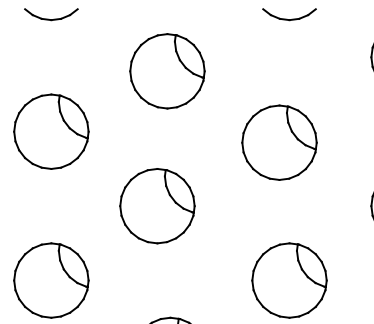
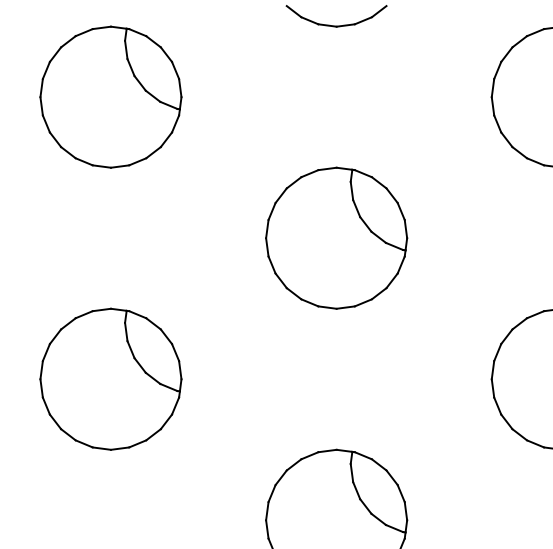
part: (167, 71) -> (111, 97), moved
part: (279, 142) -> (336, 237), moved
part: (157, 206) -> (111, 379), moved

